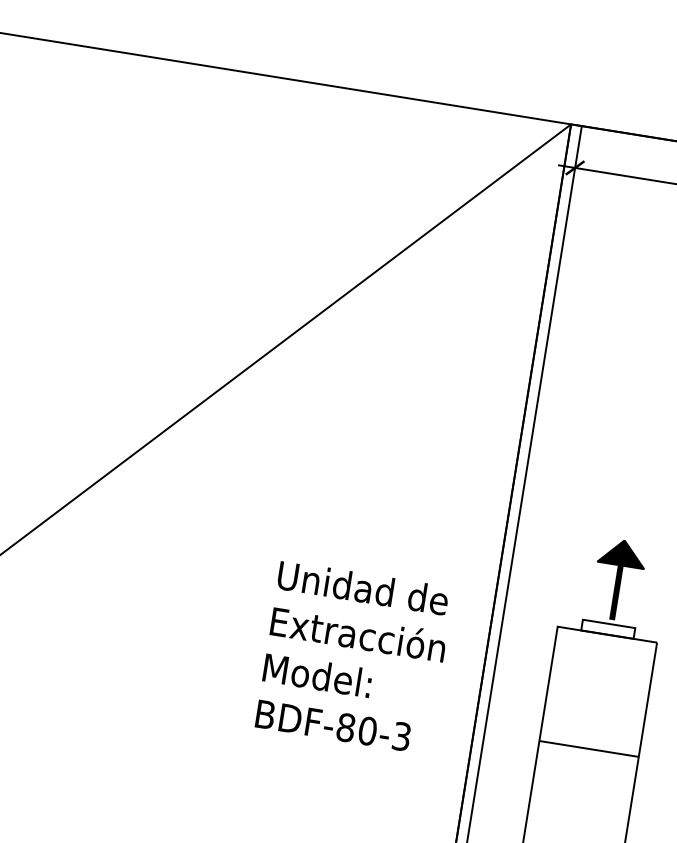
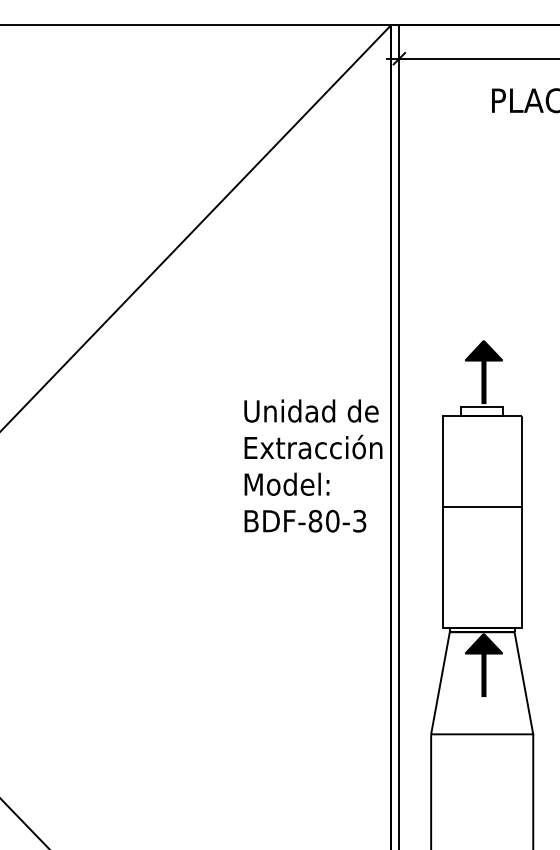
text: (354, 657) -> (313, 465), moved

